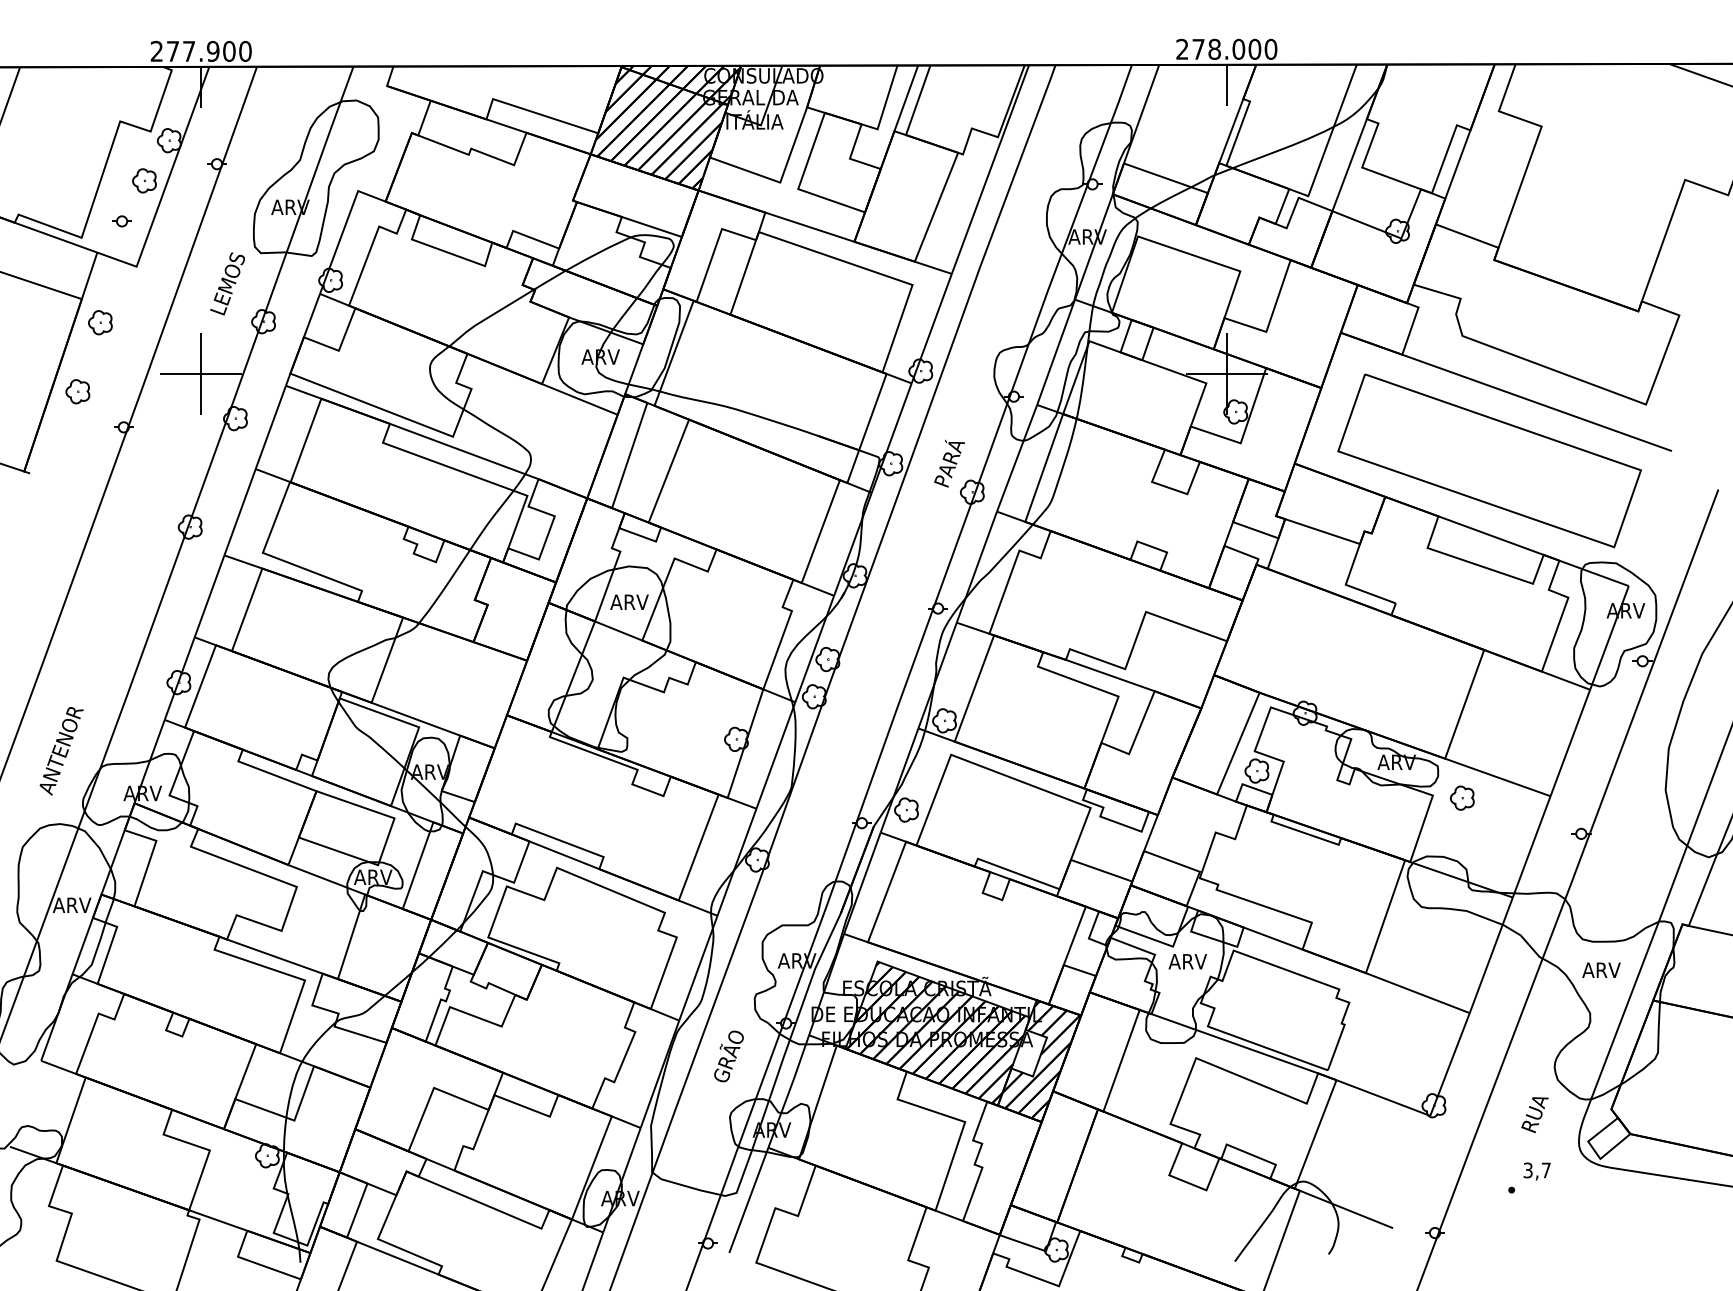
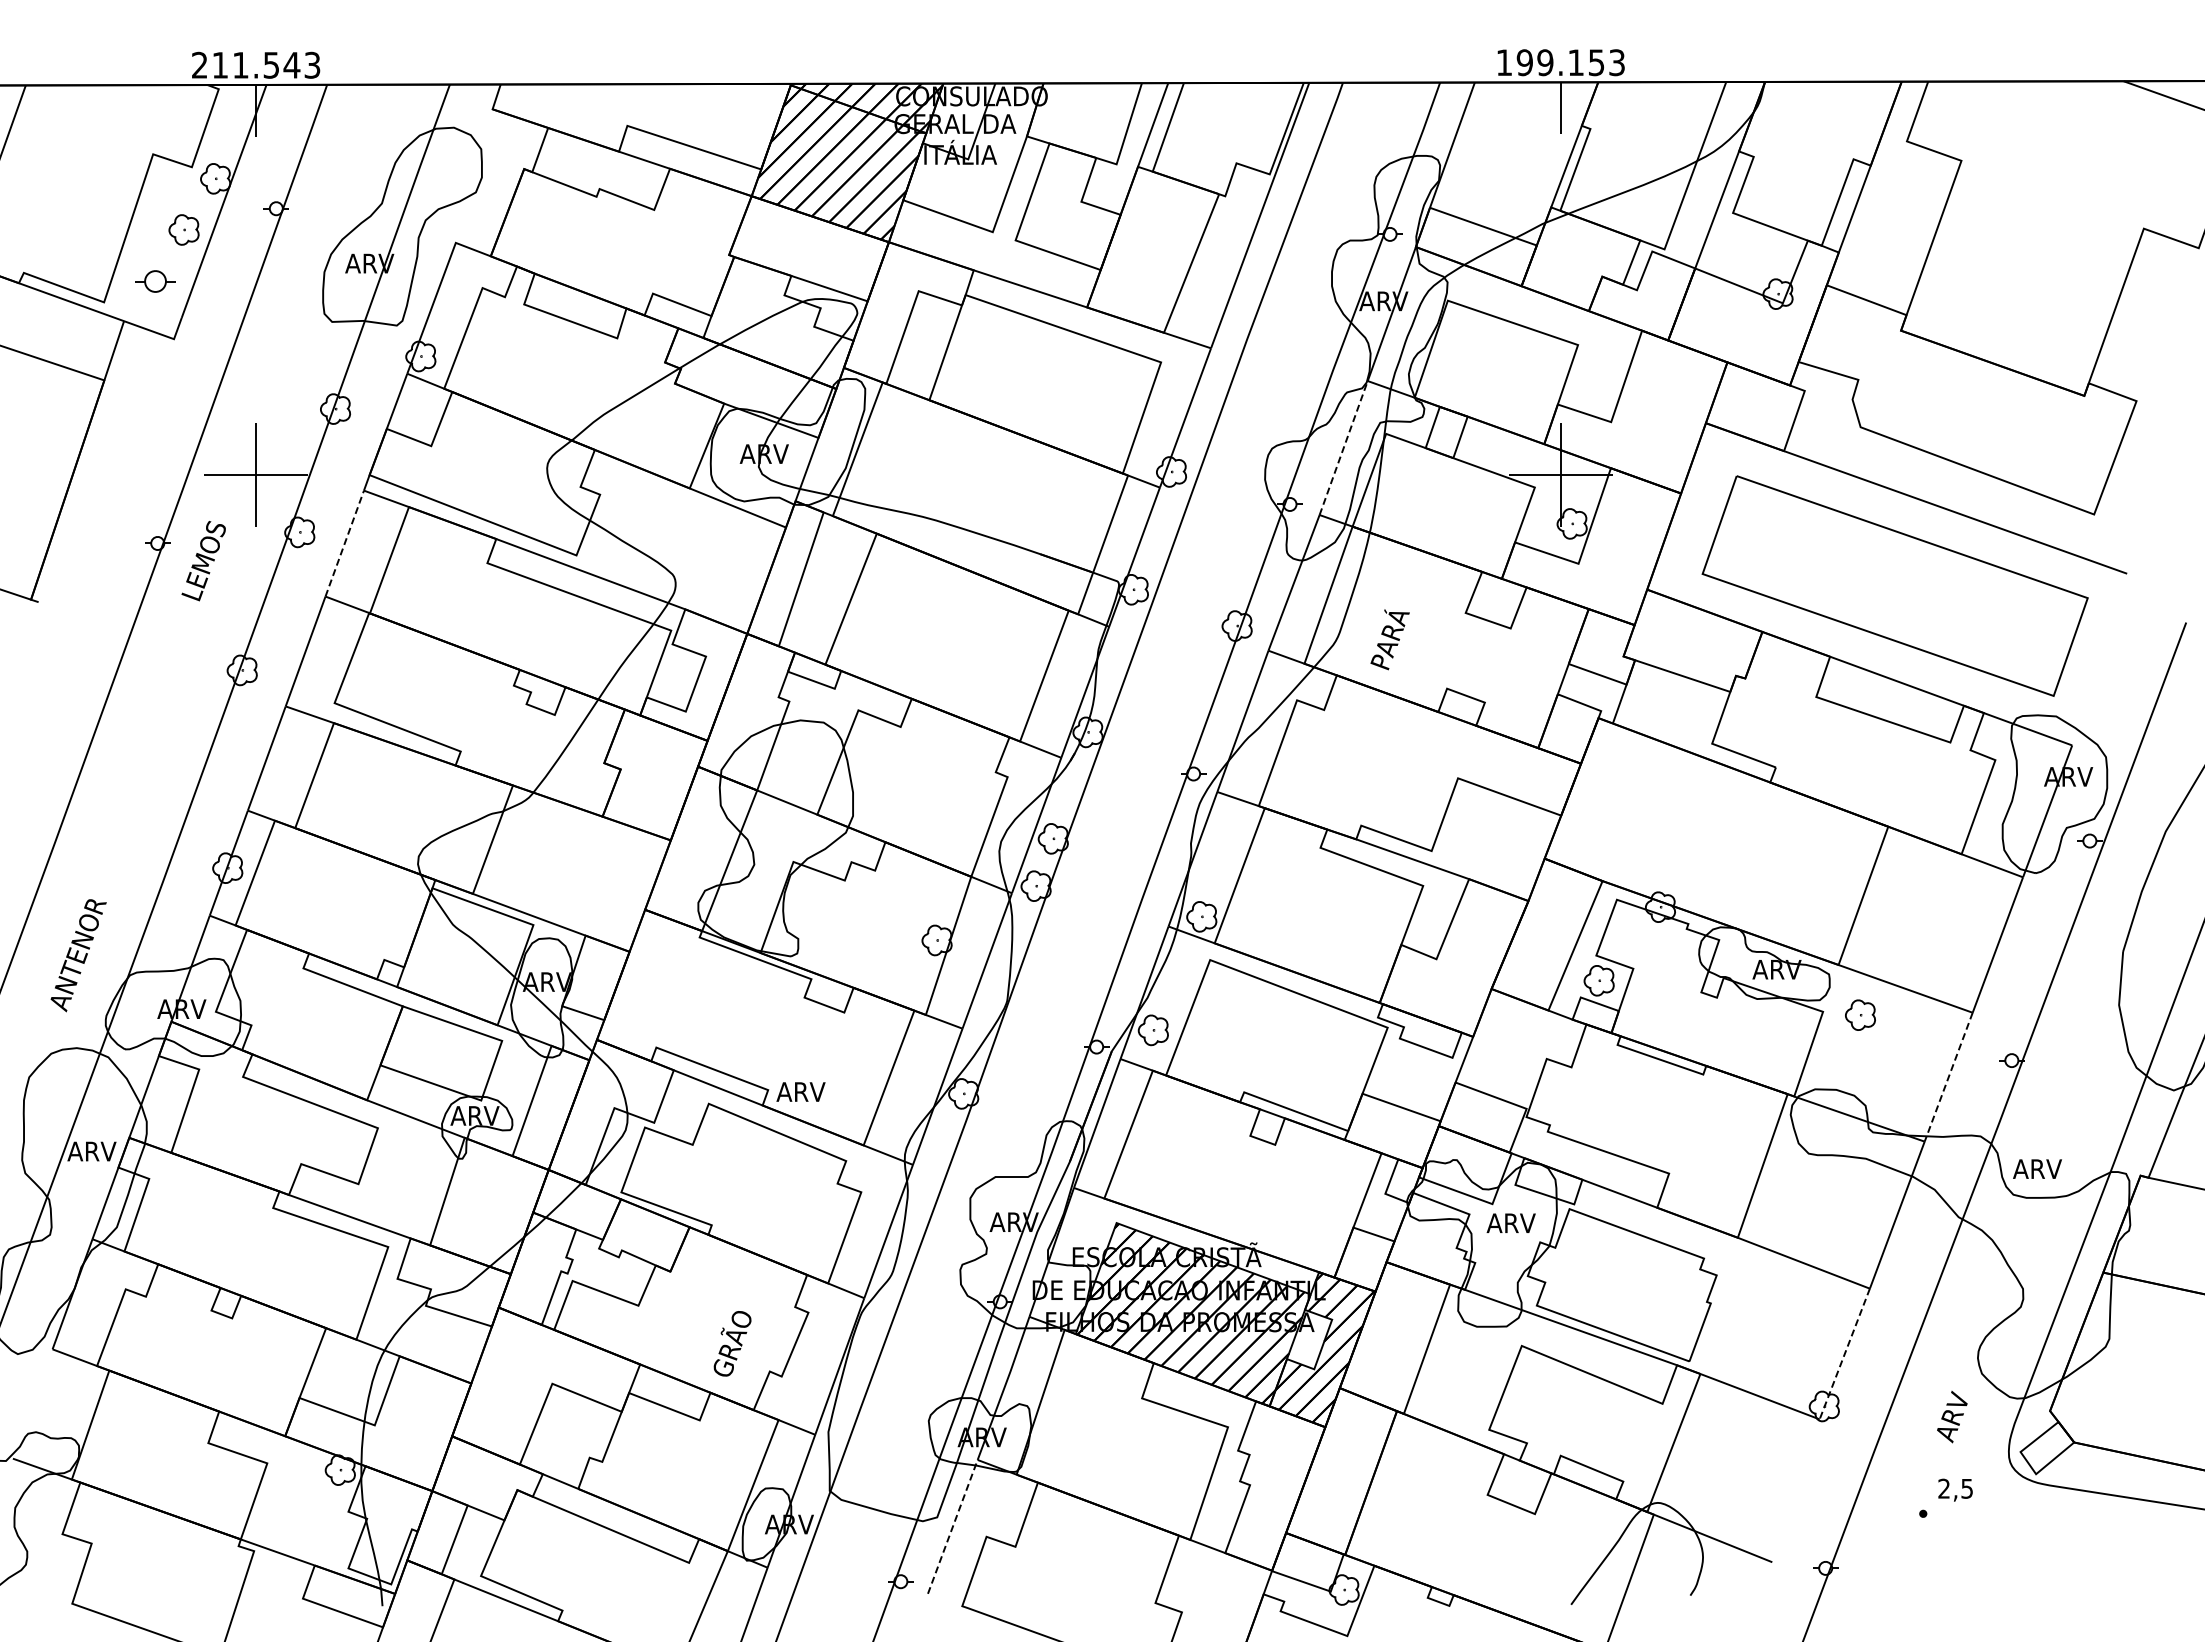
text: (1226, 49) -> (1560, 62), 278.000 -> 199.153
text: (209, 50) -> (266, 64), 277.900 -> 211.543
part: (122, 221) -> (155, 281), size x1.6
text: (227, 284) -> (203, 561), moved
part: (100, 322) -> (127, 410), removed
line: (1055, 351) -> (1343, 447), solid -> dashed
part: (77, 391) -> (98, 497), removed
line: (270, 427) -> (344, 543), solid -> dashed
text: (949, 463) -> (1389, 639), moved
text: (629, 601) -> (800, 1091), moved
line: (1531, 847) -> (1948, 1077), solid -> dashed
text: (1601, 969) -> (2037, 1168), moved
text: (728, 1056) -> (732, 1343), moved
line: (1449, 1064) -> (1844, 1354), solid -> dashed
text: (1534, 1113) -> (1952, 1416), RUA -> ARV
text: (1537, 1170) -> (1955, 1488), 3,7 -> 2,5
line: (749, 1200) -> (953, 1526), solid -> dashed

